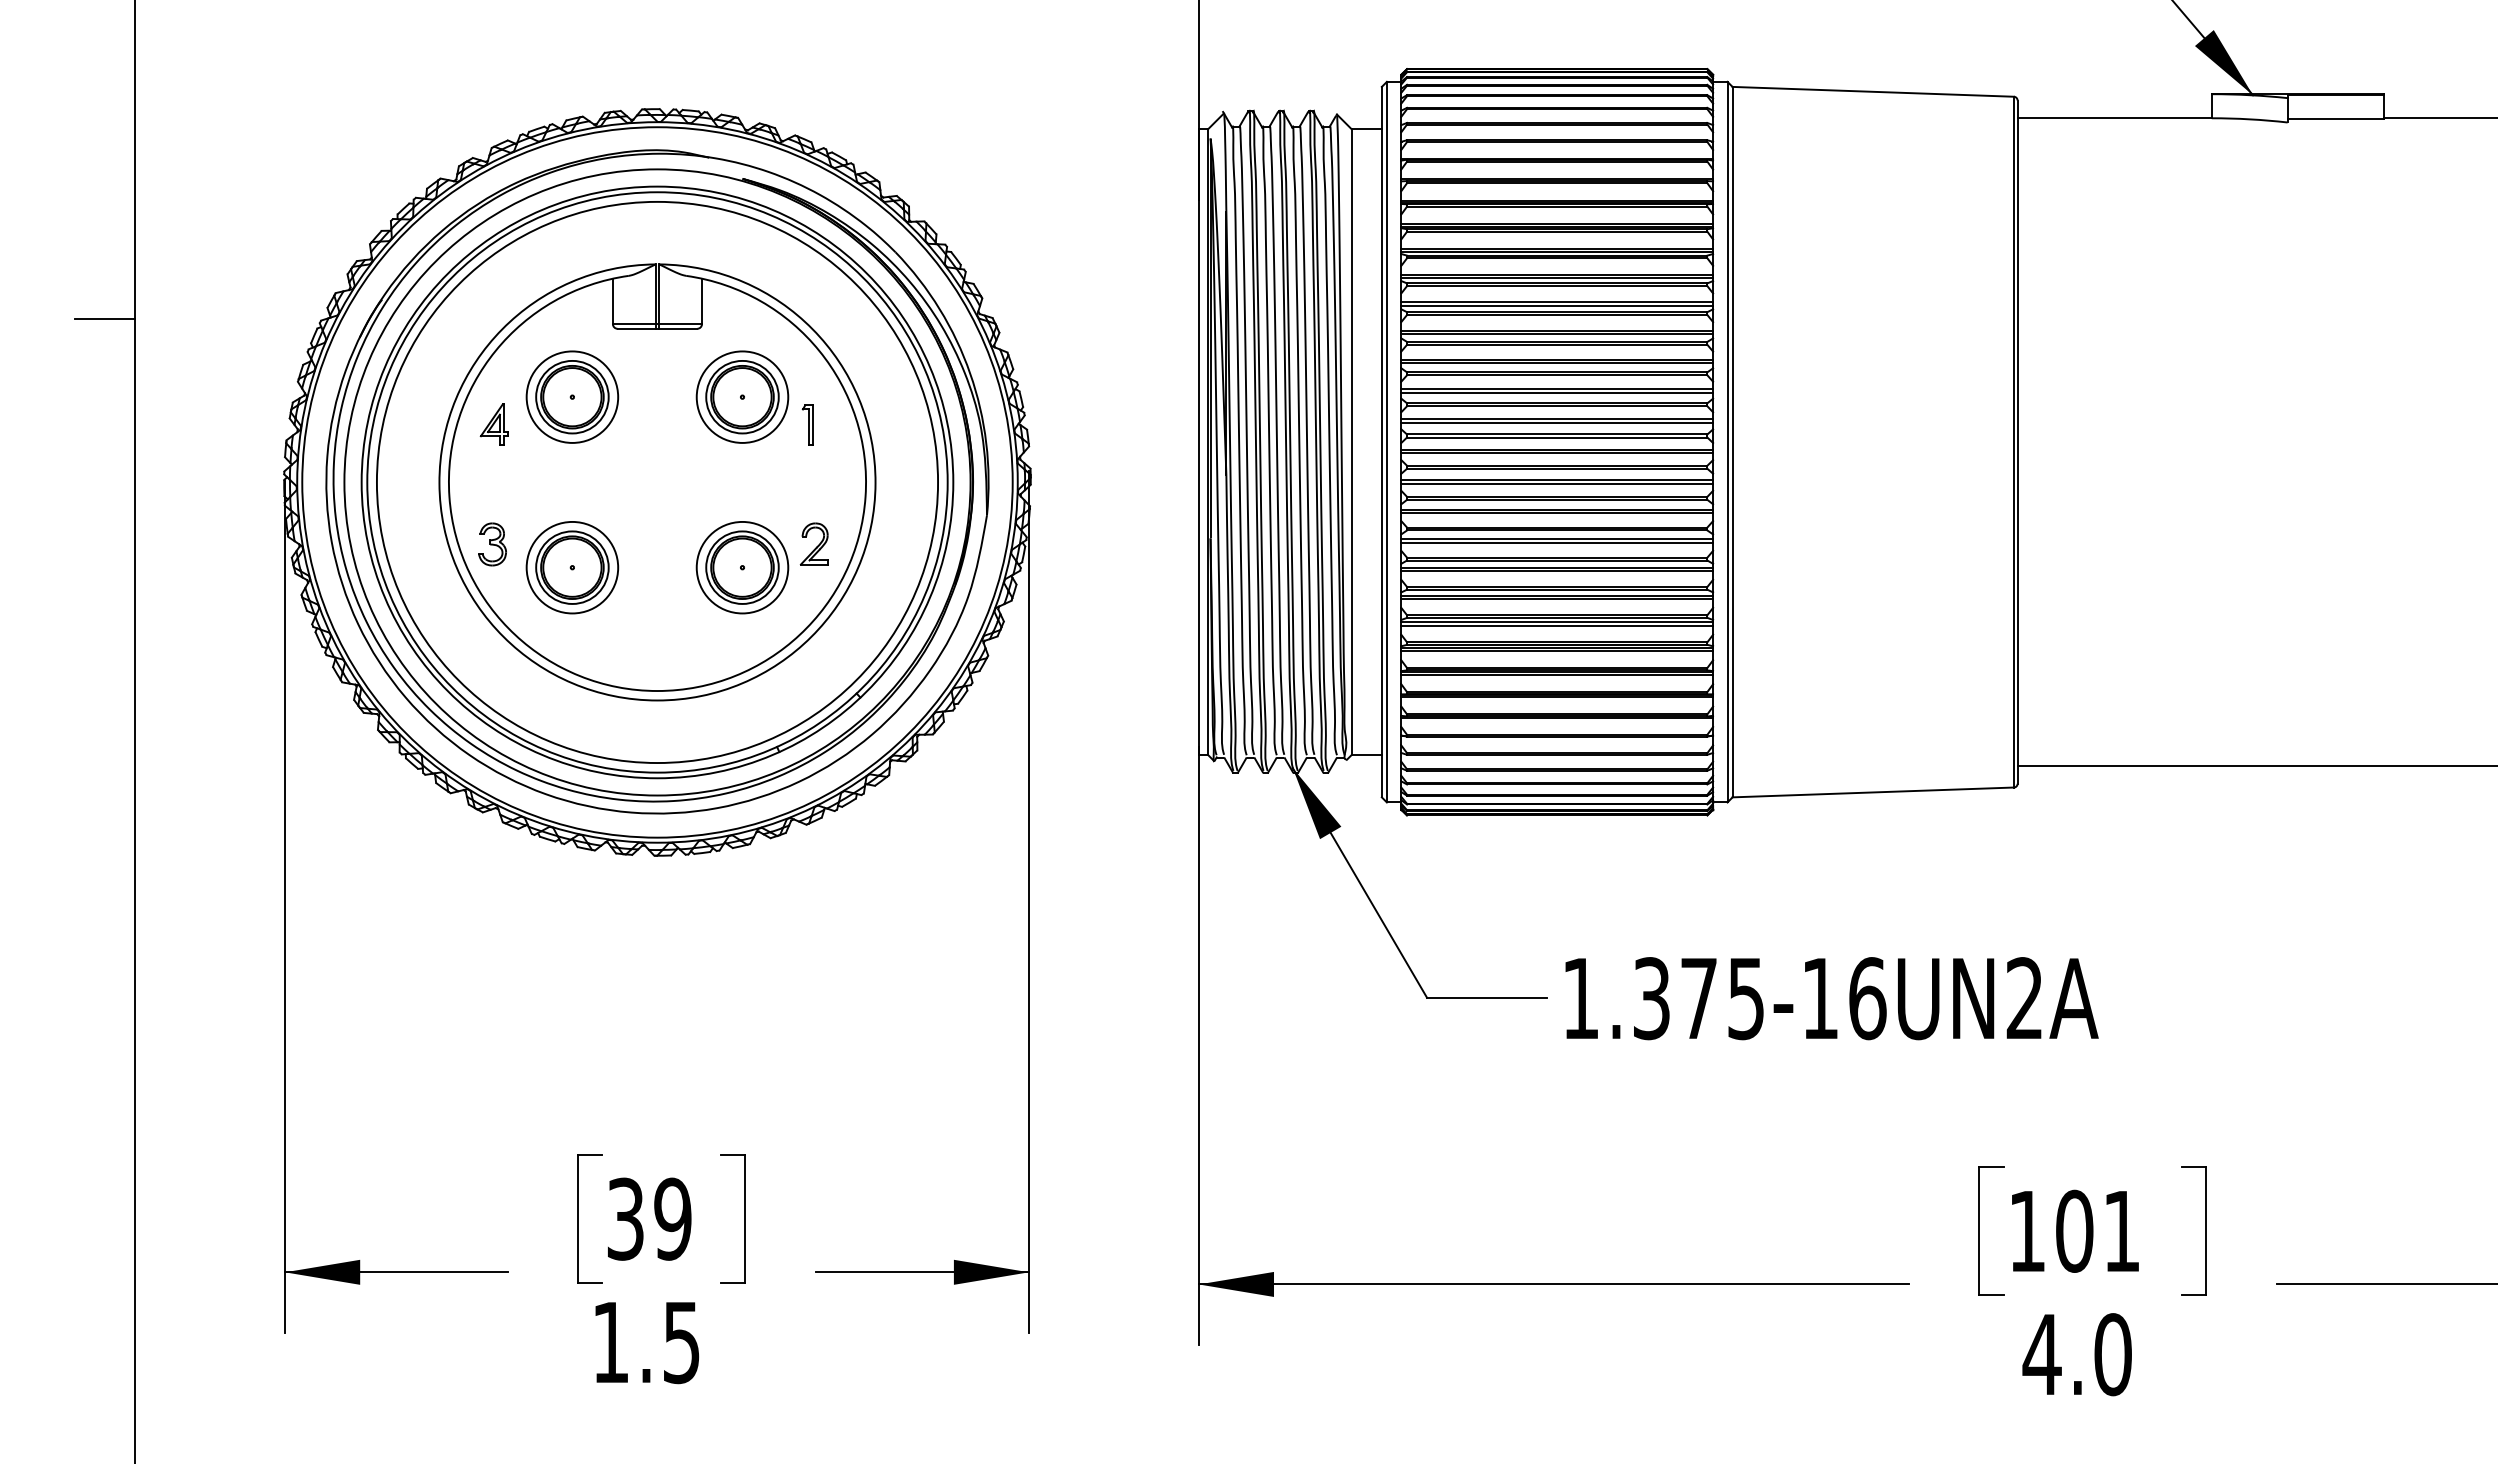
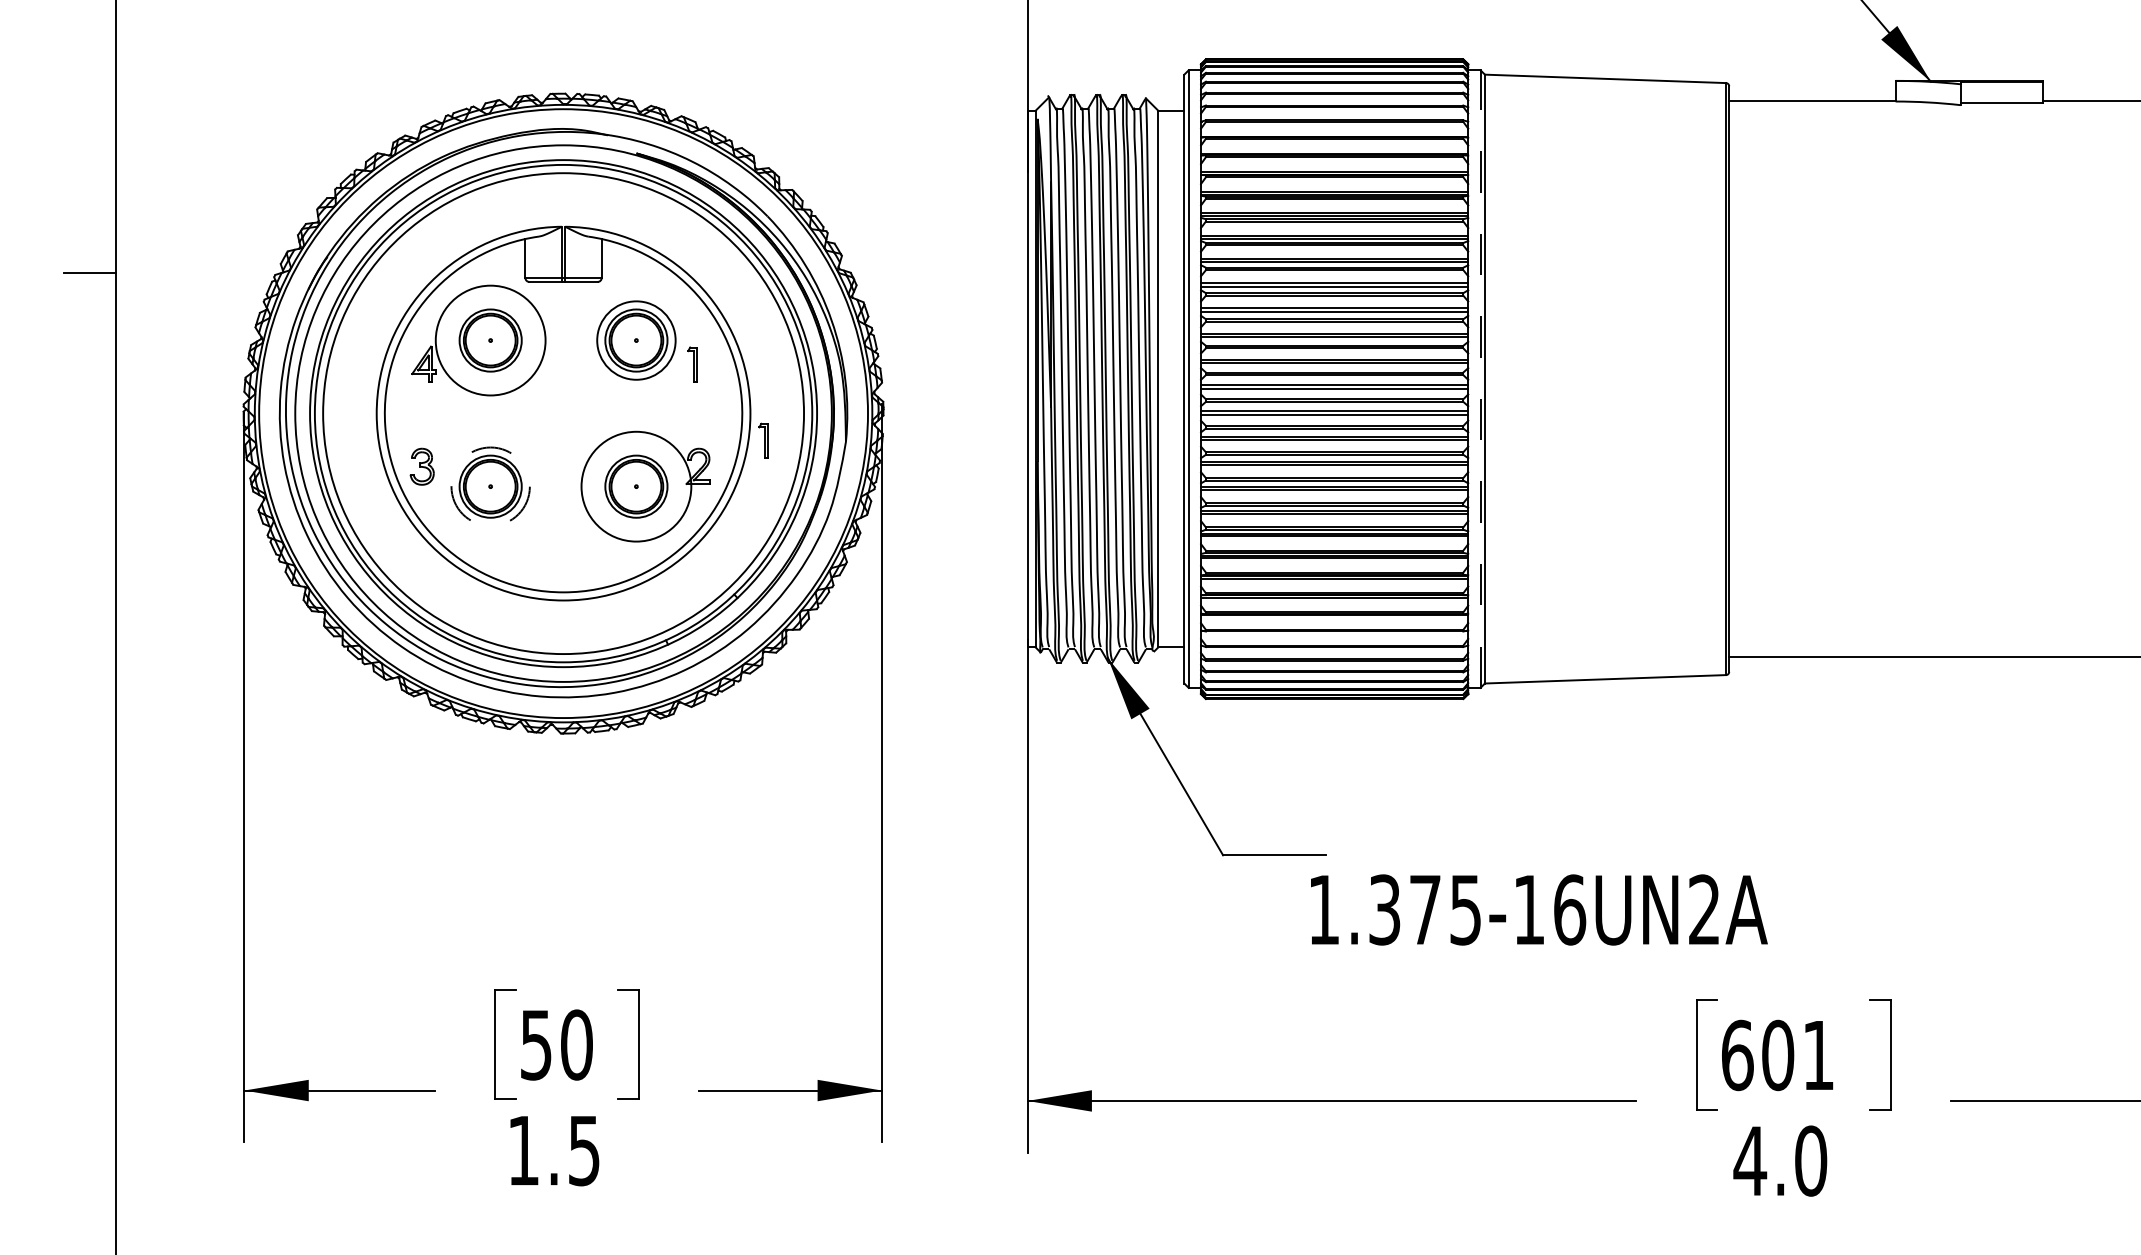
circle: (572, 396) -> (490, 339), size x1.4
line: (1727, 441) -> (1480, 378), solid -> dashed
part: (890, 513) -> (763, 440), added
circle: (572, 567) -> (490, 486), solid -> dashed
circle: (742, 567) -> (636, 486), size x1.4
text: (1831, 998) -> (1538, 909), moved
text: (649, 1218) -> (556, 1044), 39 -> 50
text: (2027, 1230) -> (1737, 1054), 101 -> 601

